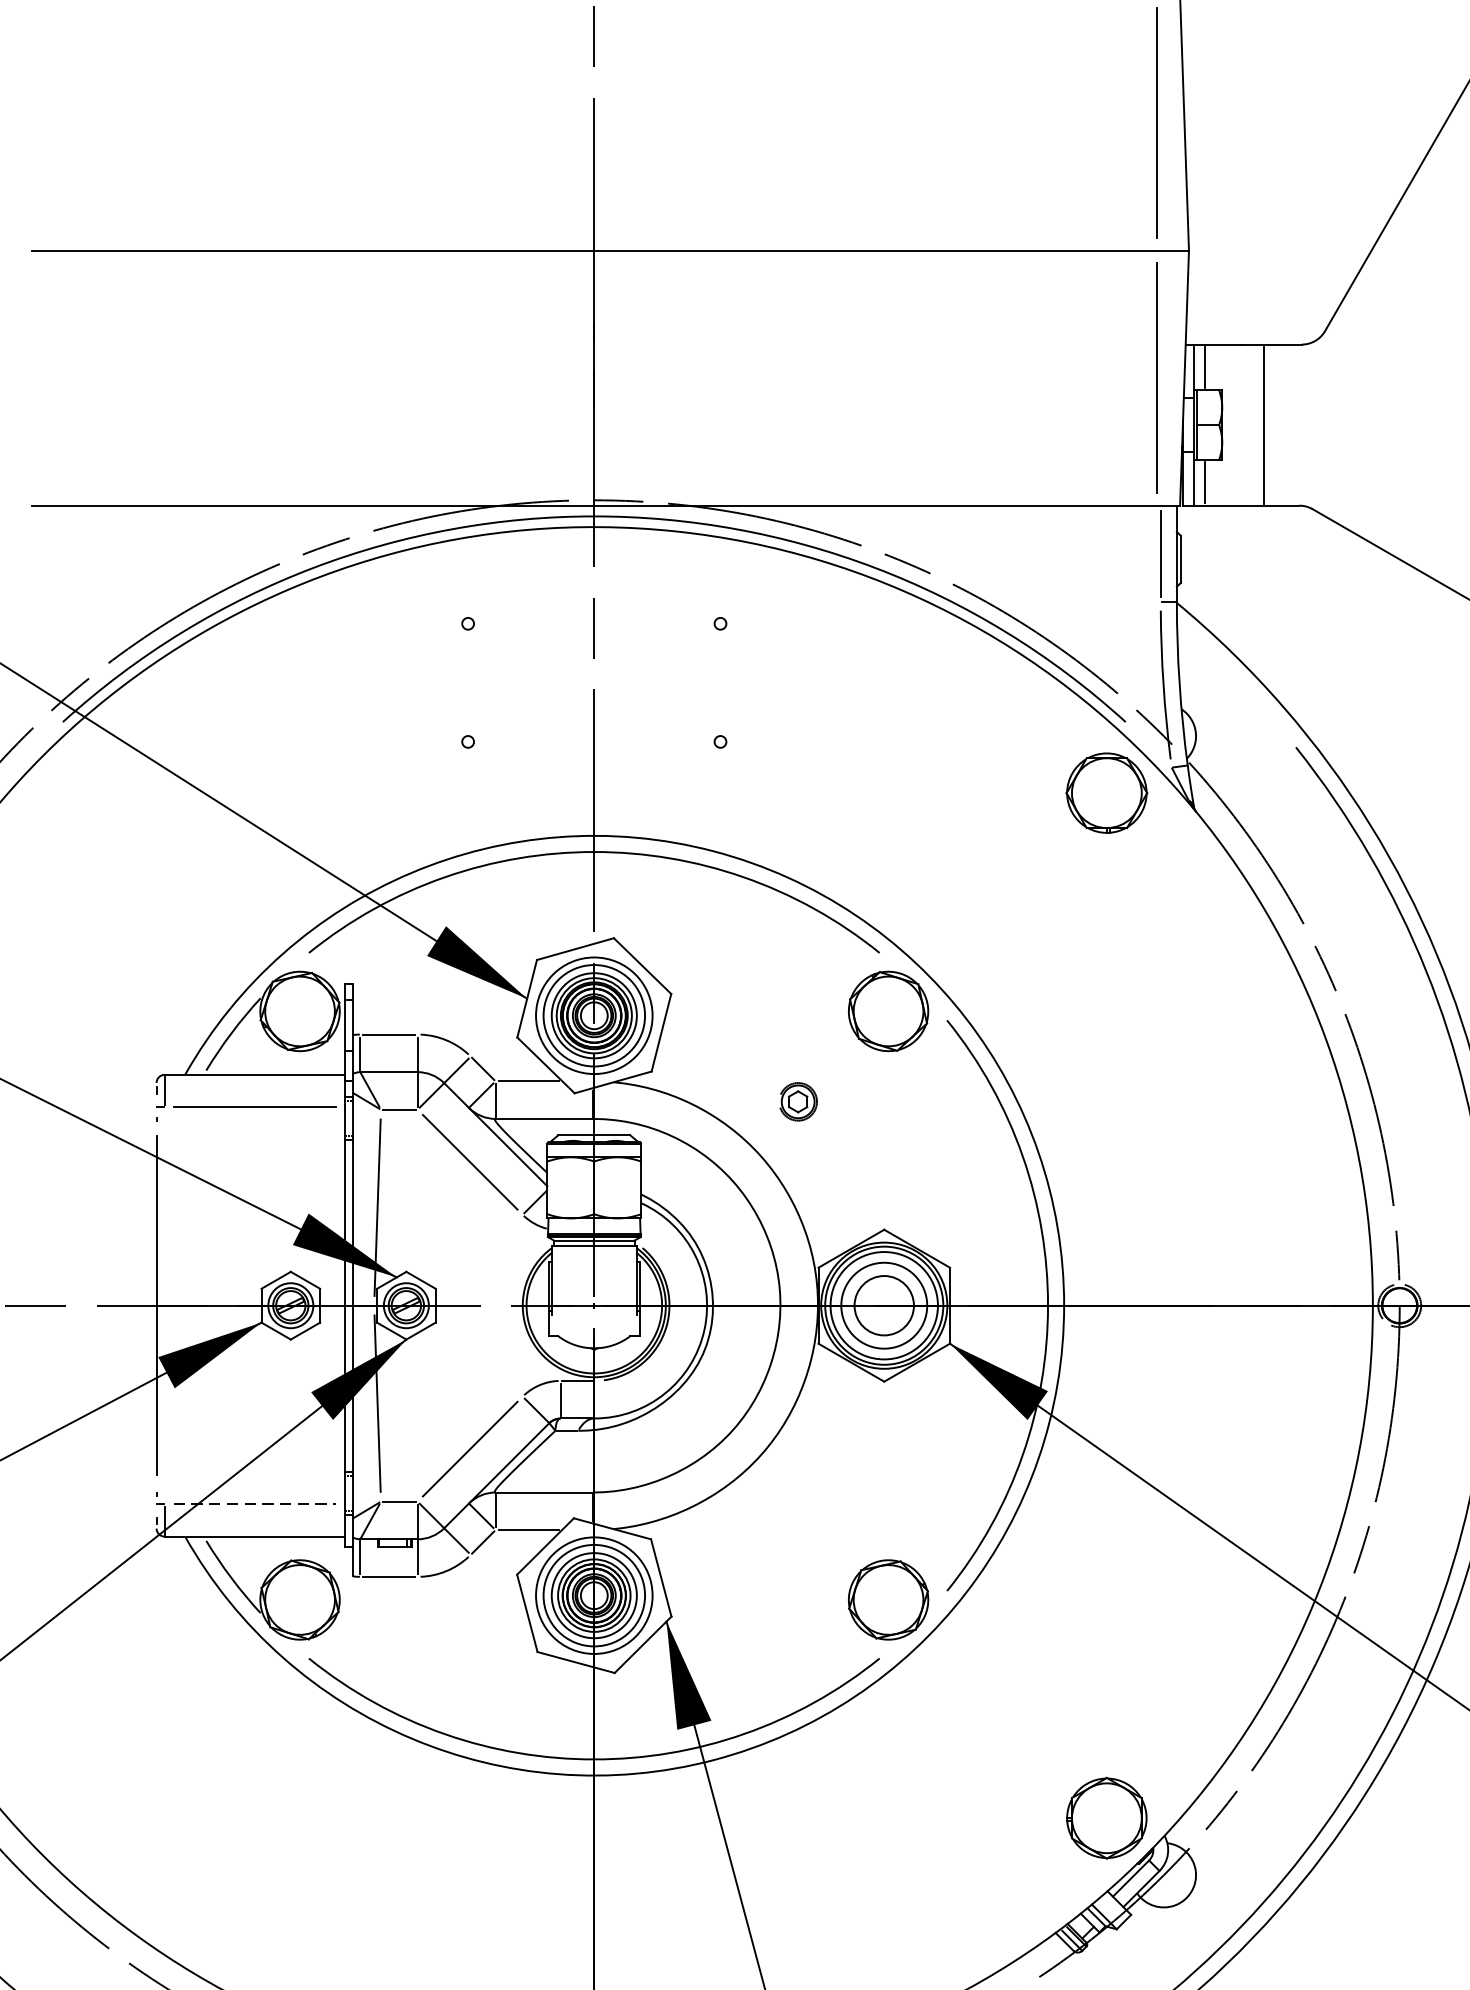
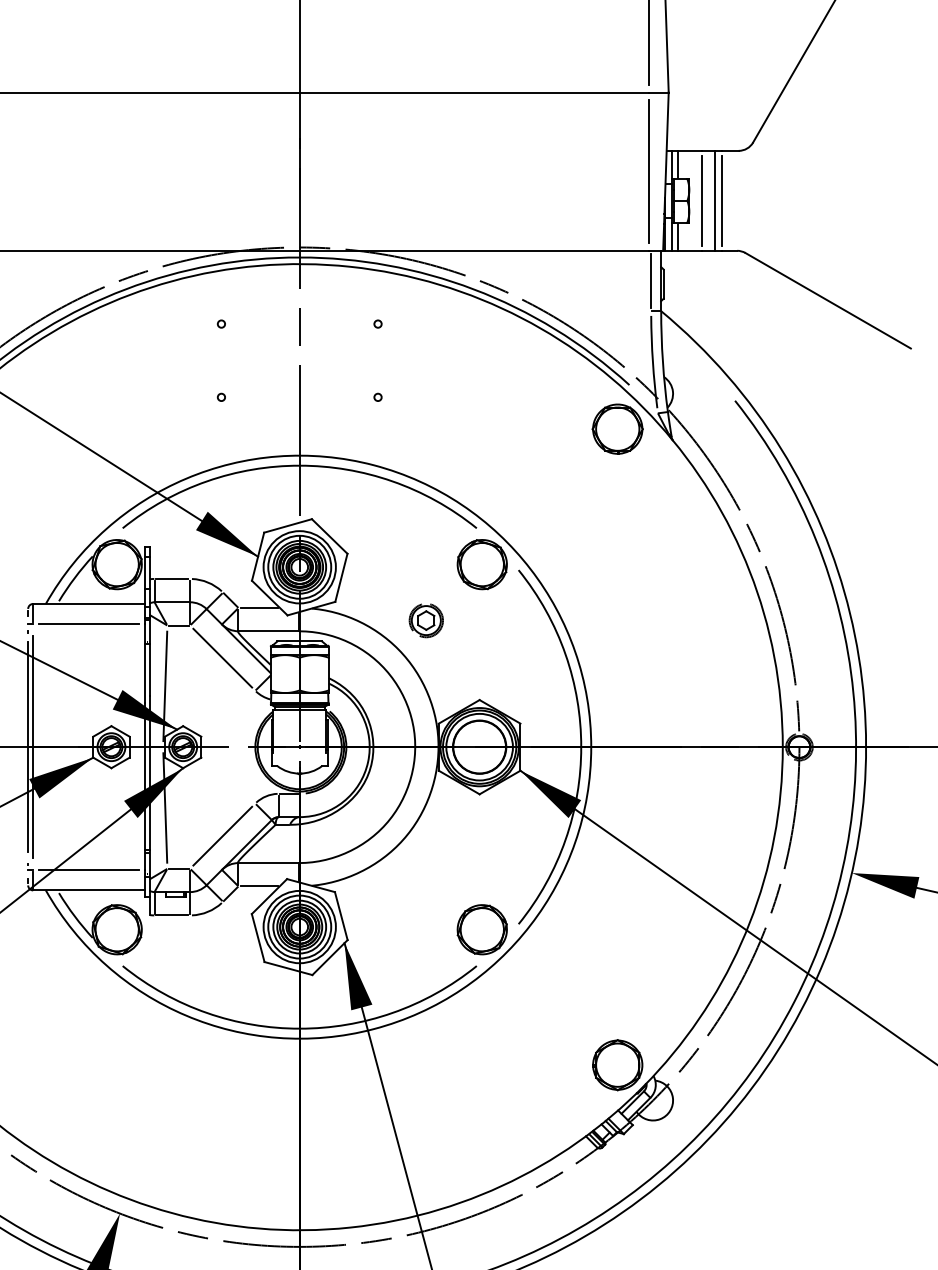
line: (1241, 424) -> (701, 200), added
line: (1275, 424) -> (722, 200), added
part: (796, 1101) -> (425, 620), size x1.43
circle: (884, 1304) -> (479, 746), size x1.43
line: (165, 1306) -> (33, 747), added
line: (255, 1504) -> (89, 870), dashed -> solid

